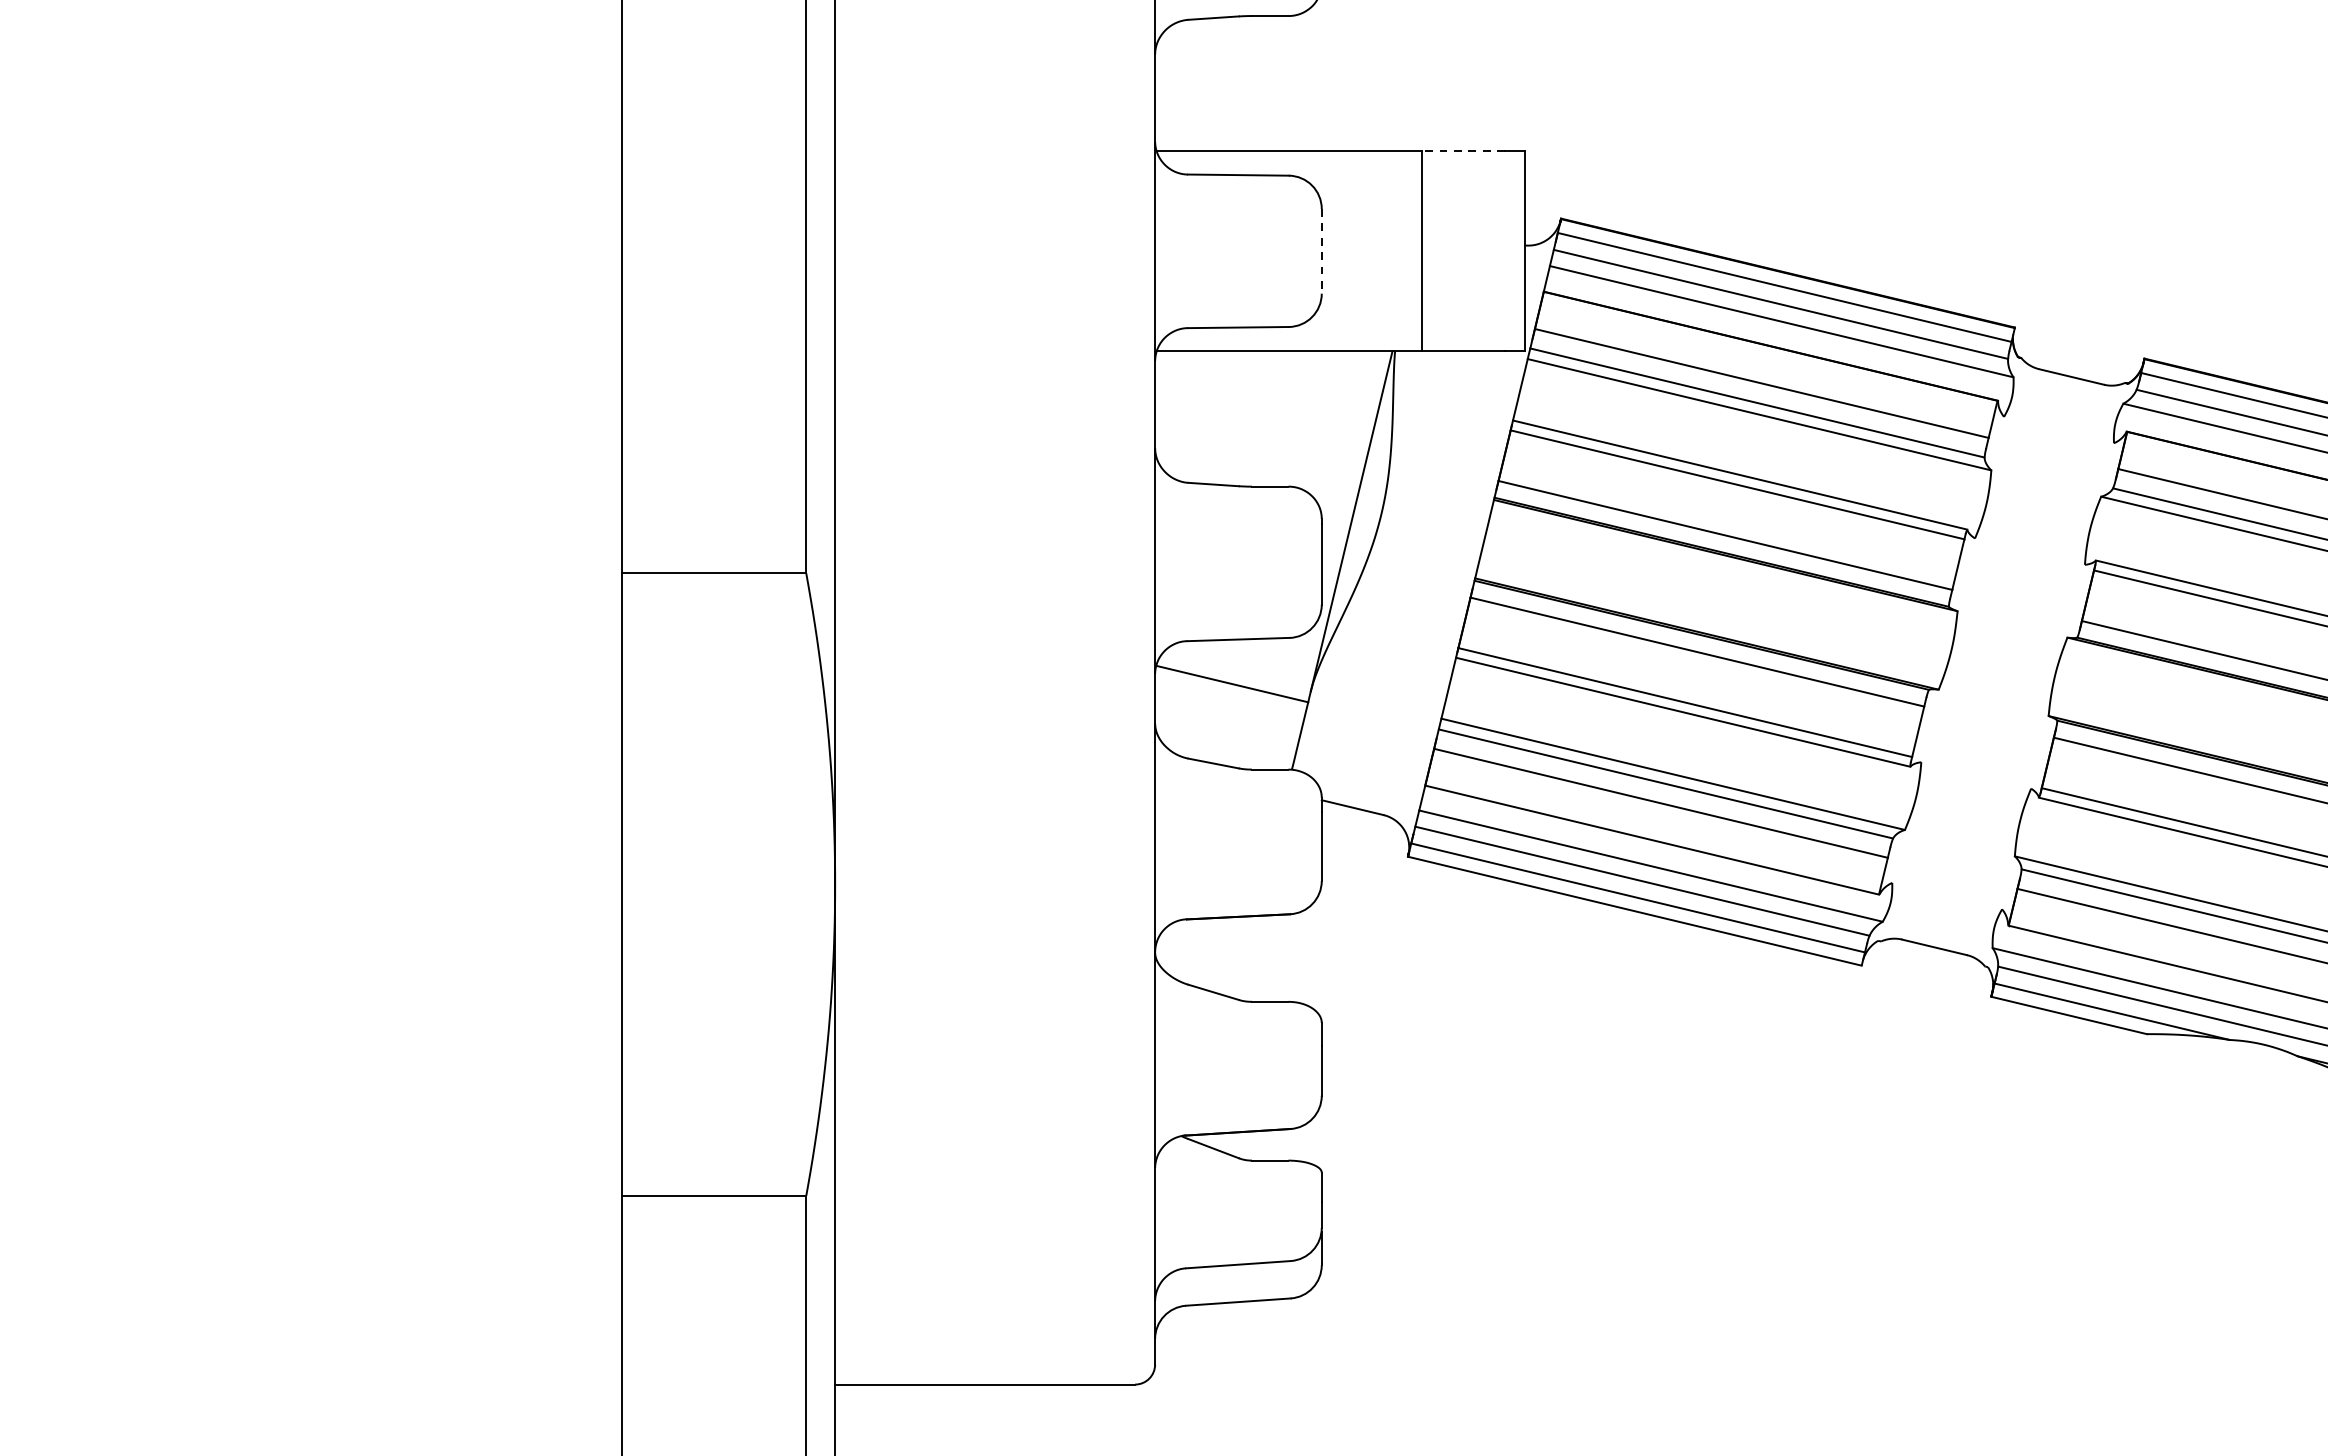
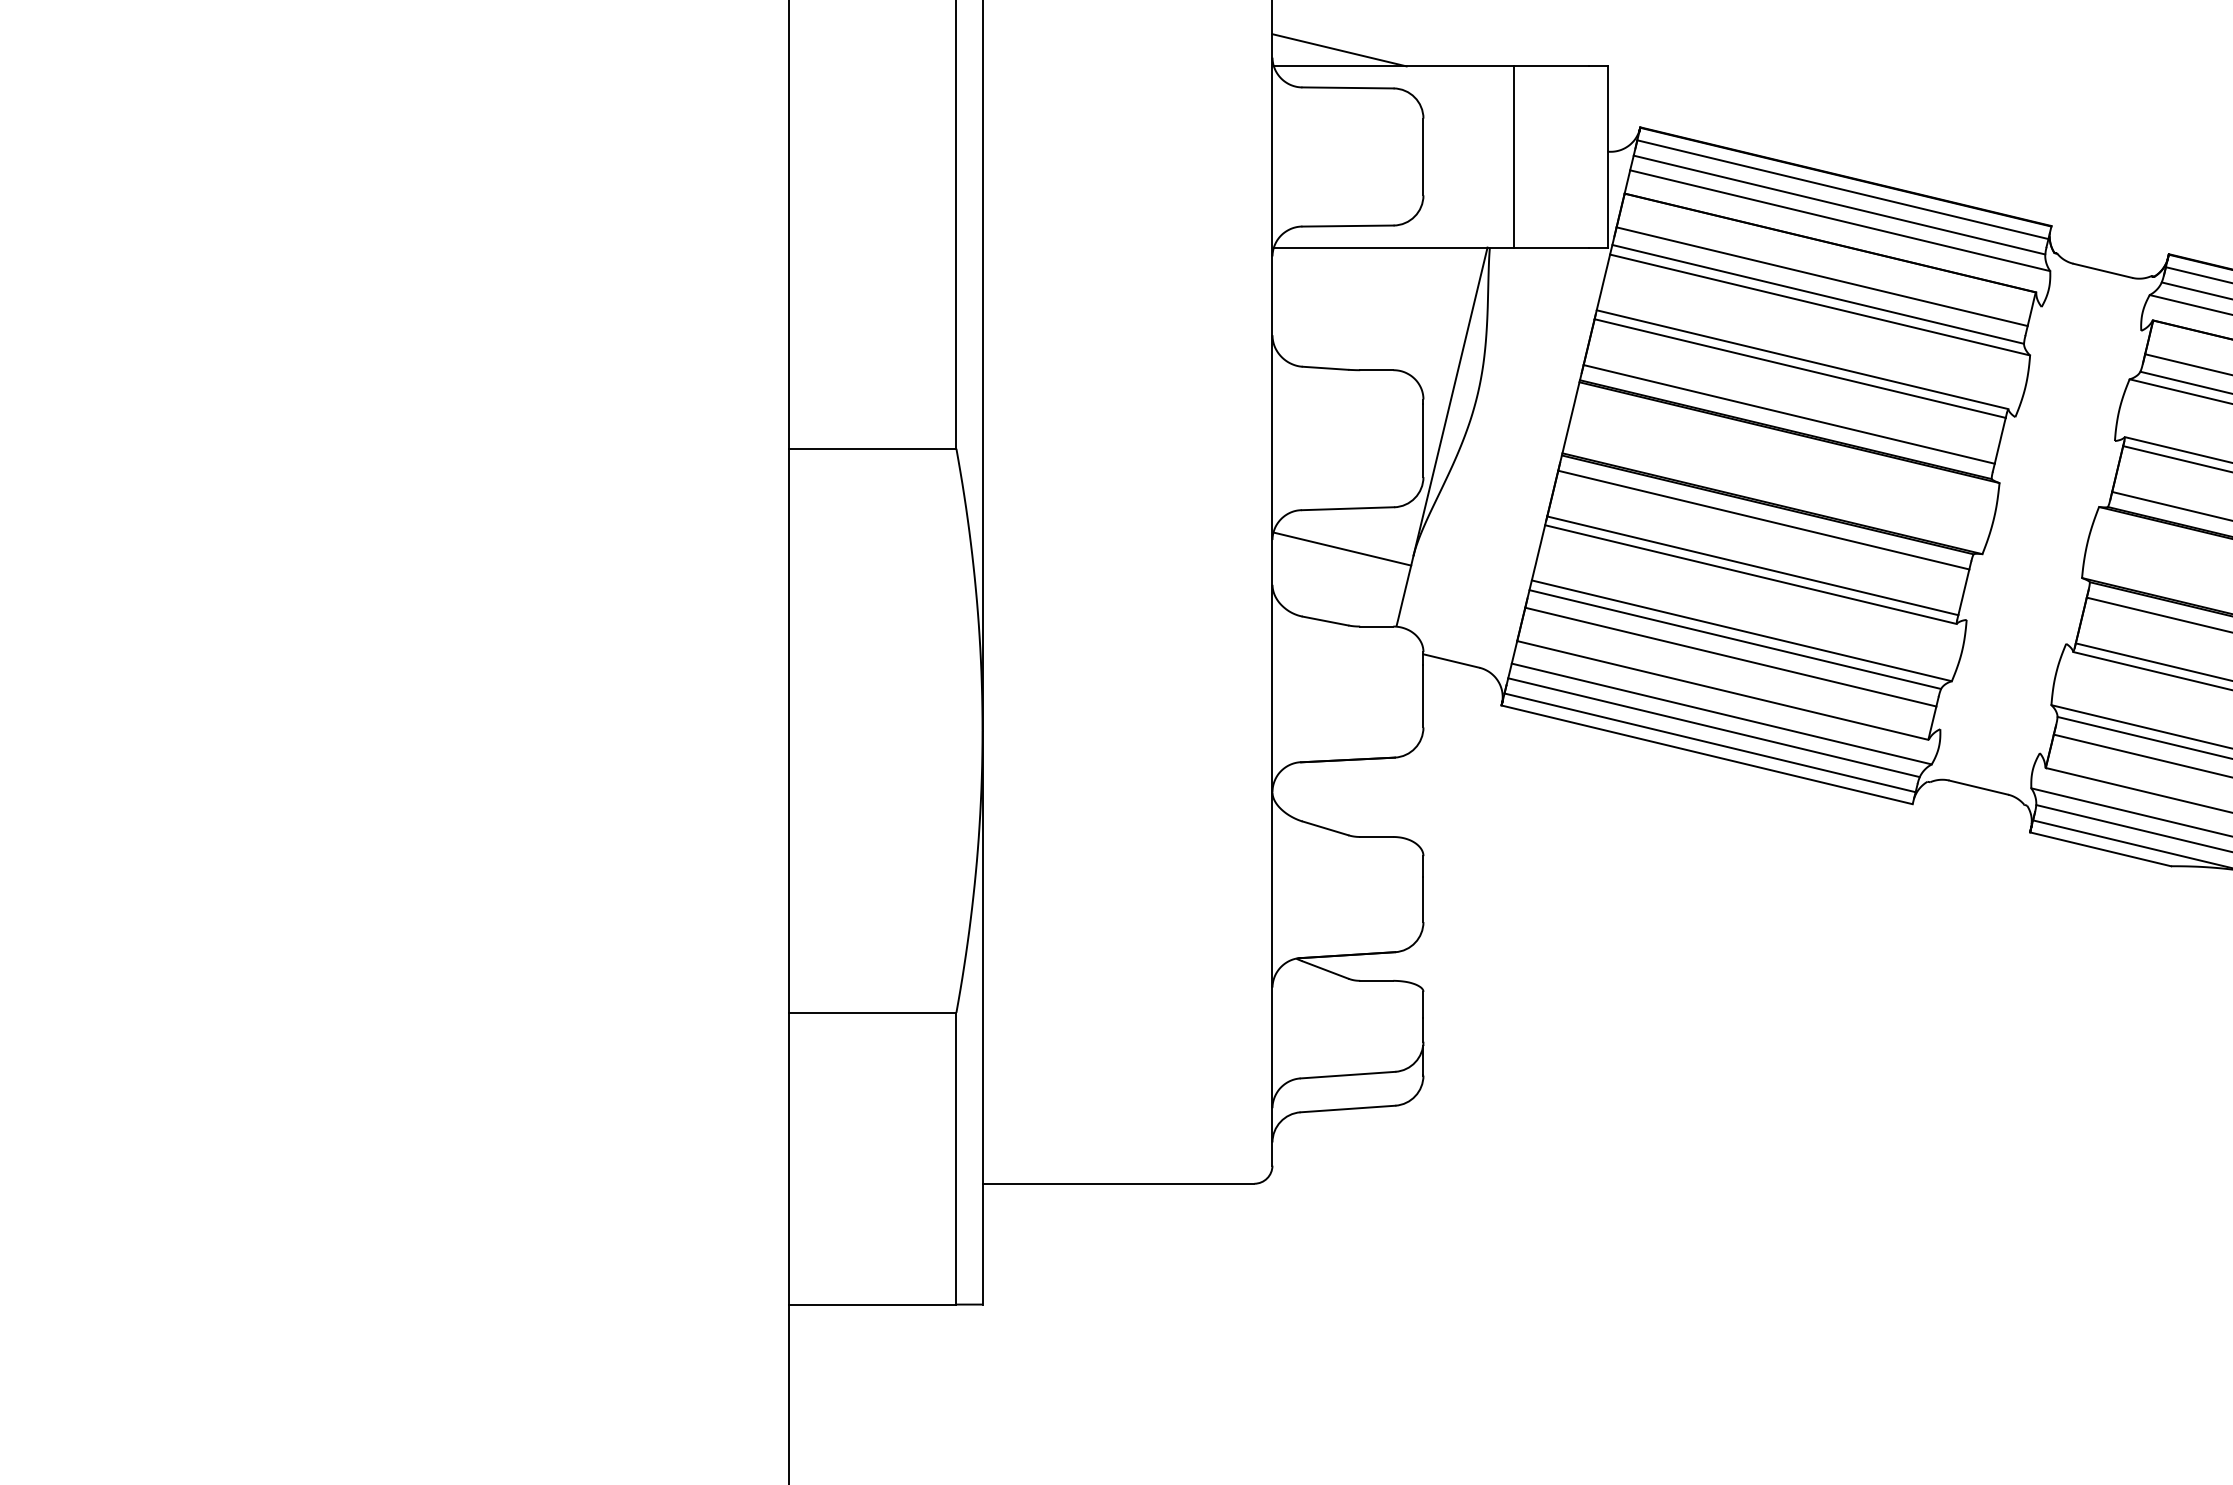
line: (1229, 133) -> (1339, 50), added
line: (1463, 151) -> (1551, 66), dashed -> solid
line: (1321, 251) -> (1423, 157), dashed -> solid

